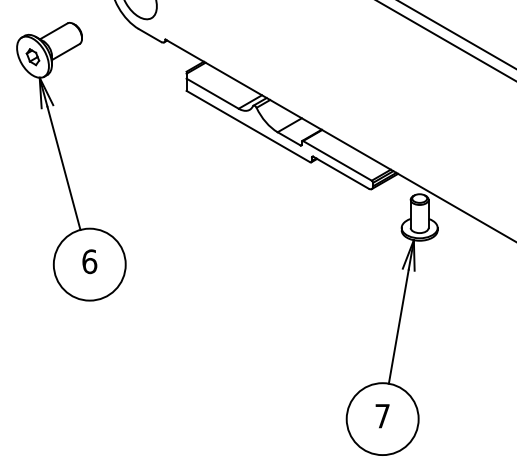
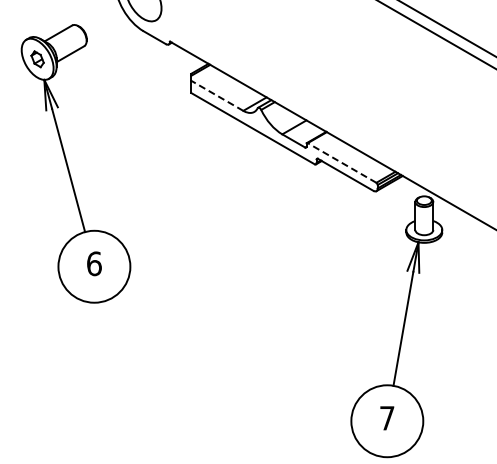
line: (212, 93) -> (217, 95), solid -> dashed
line: (337, 160) -> (342, 162), solid -> dashed

